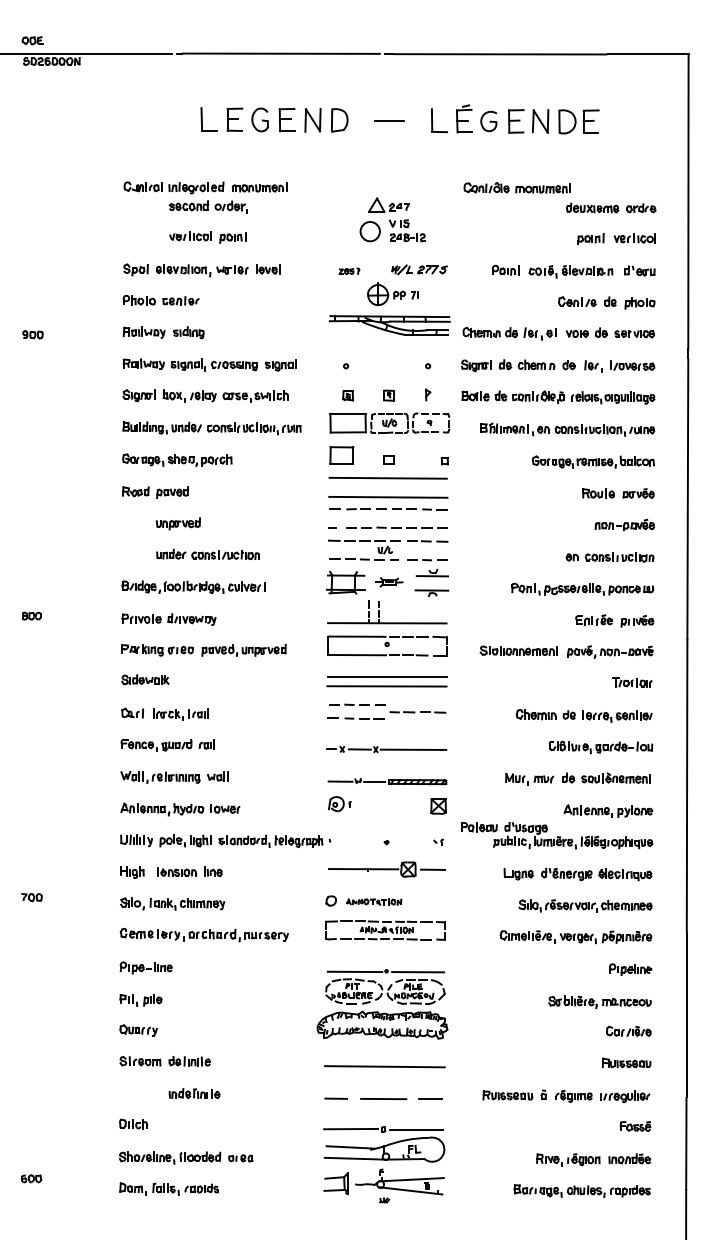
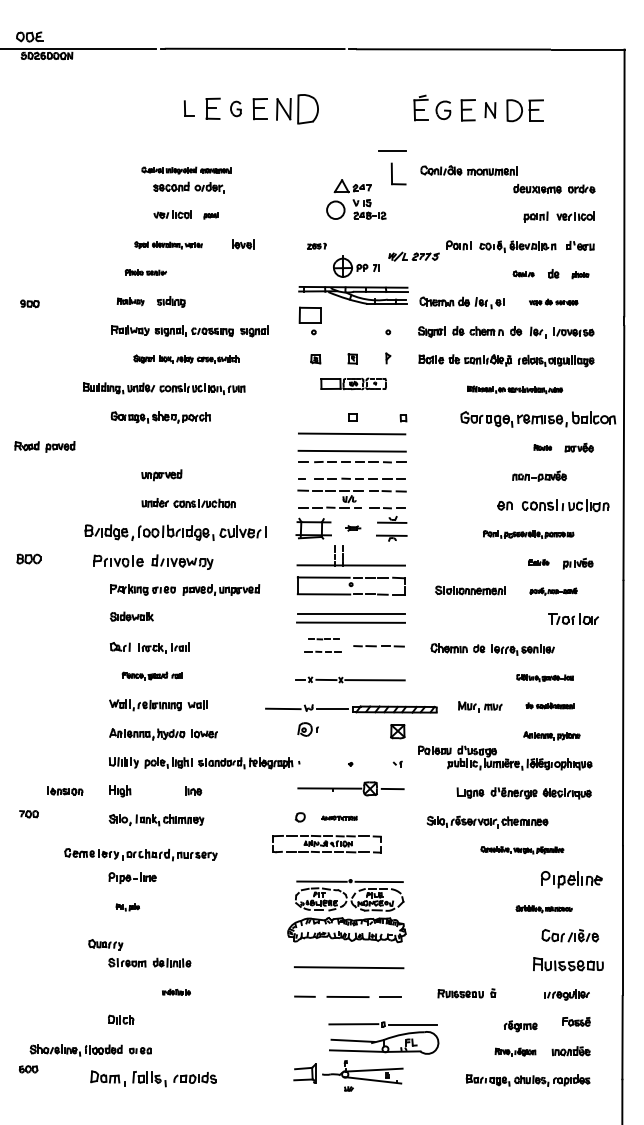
part: (32, 40) -> (29, 36), size x1.4
part: (208, 119) -> (189, 108), size x0.7
part: (259, 119) -> (235, 108), size x0.7
part: (339, 120) -> (307, 109), size x1.4
line: (389, 120) -> (392, 150), moved
part: (432, 120) -> (392, 173), moved
part: (540, 121) -> (490, 110), size x0.7
part: (205, 187) -> (186, 170), size x0.6
part: (232, 237) -> (210, 215), size x0.6
part: (419, 269) -> (414, 256), moved
part: (185, 270) -> (168, 245), size x0.6
part: (160, 299) -> (145, 271), size x0.6
part: (577, 301) -> (523, 273), size x0.6
part: (639, 303) -> (580, 275), size x0.6
part: (143, 332) -> (130, 301), size x0.7
part: (610, 332) -> (553, 301), size x0.6
part: (205, 395) -> (186, 358), size x0.7
part: (389, 422) -> (353, 383), size x0.6
part: (211, 428) -> (163, 388), moved
part: (567, 429) -> (514, 389), size x0.6
part: (341, 455) -> (309, 315), moved
part: (593, 461) -> (538, 418), size x1.4
part: (155, 492) -> (44, 446), moved
part: (598, 493) -> (542, 447), size x0.6
part: (624, 524) -> (539, 475), moved
part: (609, 557) -> (552, 505), size x1.4
part: (389, 582) -> (353, 528), size x0.6
part: (193, 587) -> (175, 533), size x1.4
part: (582, 588) -> (528, 533), size x0.7
part: (31, 615) -> (28, 558), size x1.4
part: (168, 619) -> (152, 562), size x1.4
part: (593, 619) -> (538, 562), size x0.6
part: (610, 651) -> (553, 591), size x0.6
part: (632, 682) -> (573, 619), size x1.4
part: (357, 704) -> (324, 639), size x0.6
part: (583, 715) -> (492, 649), moved
part: (355, 718) -> (322, 651), size x0.7
part: (167, 744) -> (151, 675), size x0.7
part: (600, 747) -> (544, 678), size x0.6
part: (606, 777) -> (550, 705), size x0.6
part: (387, 781) -> (351, 708), size x1.6
part: (608, 810) -> (551, 735), size x0.7
part: (176, 871) -> (64, 790), moved
part: (374, 901) -> (339, 817), size x0.7
part: (585, 905) -> (487, 821), moved
part: (385, 930) -> (326, 844), moved
part: (203, 935) -> (140, 855), moved
part: (575, 937) -> (521, 850), size x0.6
part: (630, 969) -> (571, 879), size x1.6
part: (140, 1000) -> (127, 907), size x0.6
part: (599, 1001) -> (543, 908), size x0.6
part: (138, 1030) -> (105, 944), moved
part: (628, 1030) -> (570, 934), size x1.4
part: (626, 1062) -> (568, 963), size x1.6
part: (194, 1093) -> (176, 991), size x0.6
part: (573, 1095) -> (520, 1025), moved
part: (384, 1144) -> (384, 1038), moved
part: (185, 1157) -> (90, 1050), moved
part: (568, 1159) -> (515, 1051), size x0.7
part: (168, 1188) -> (152, 1078), size x1.4

